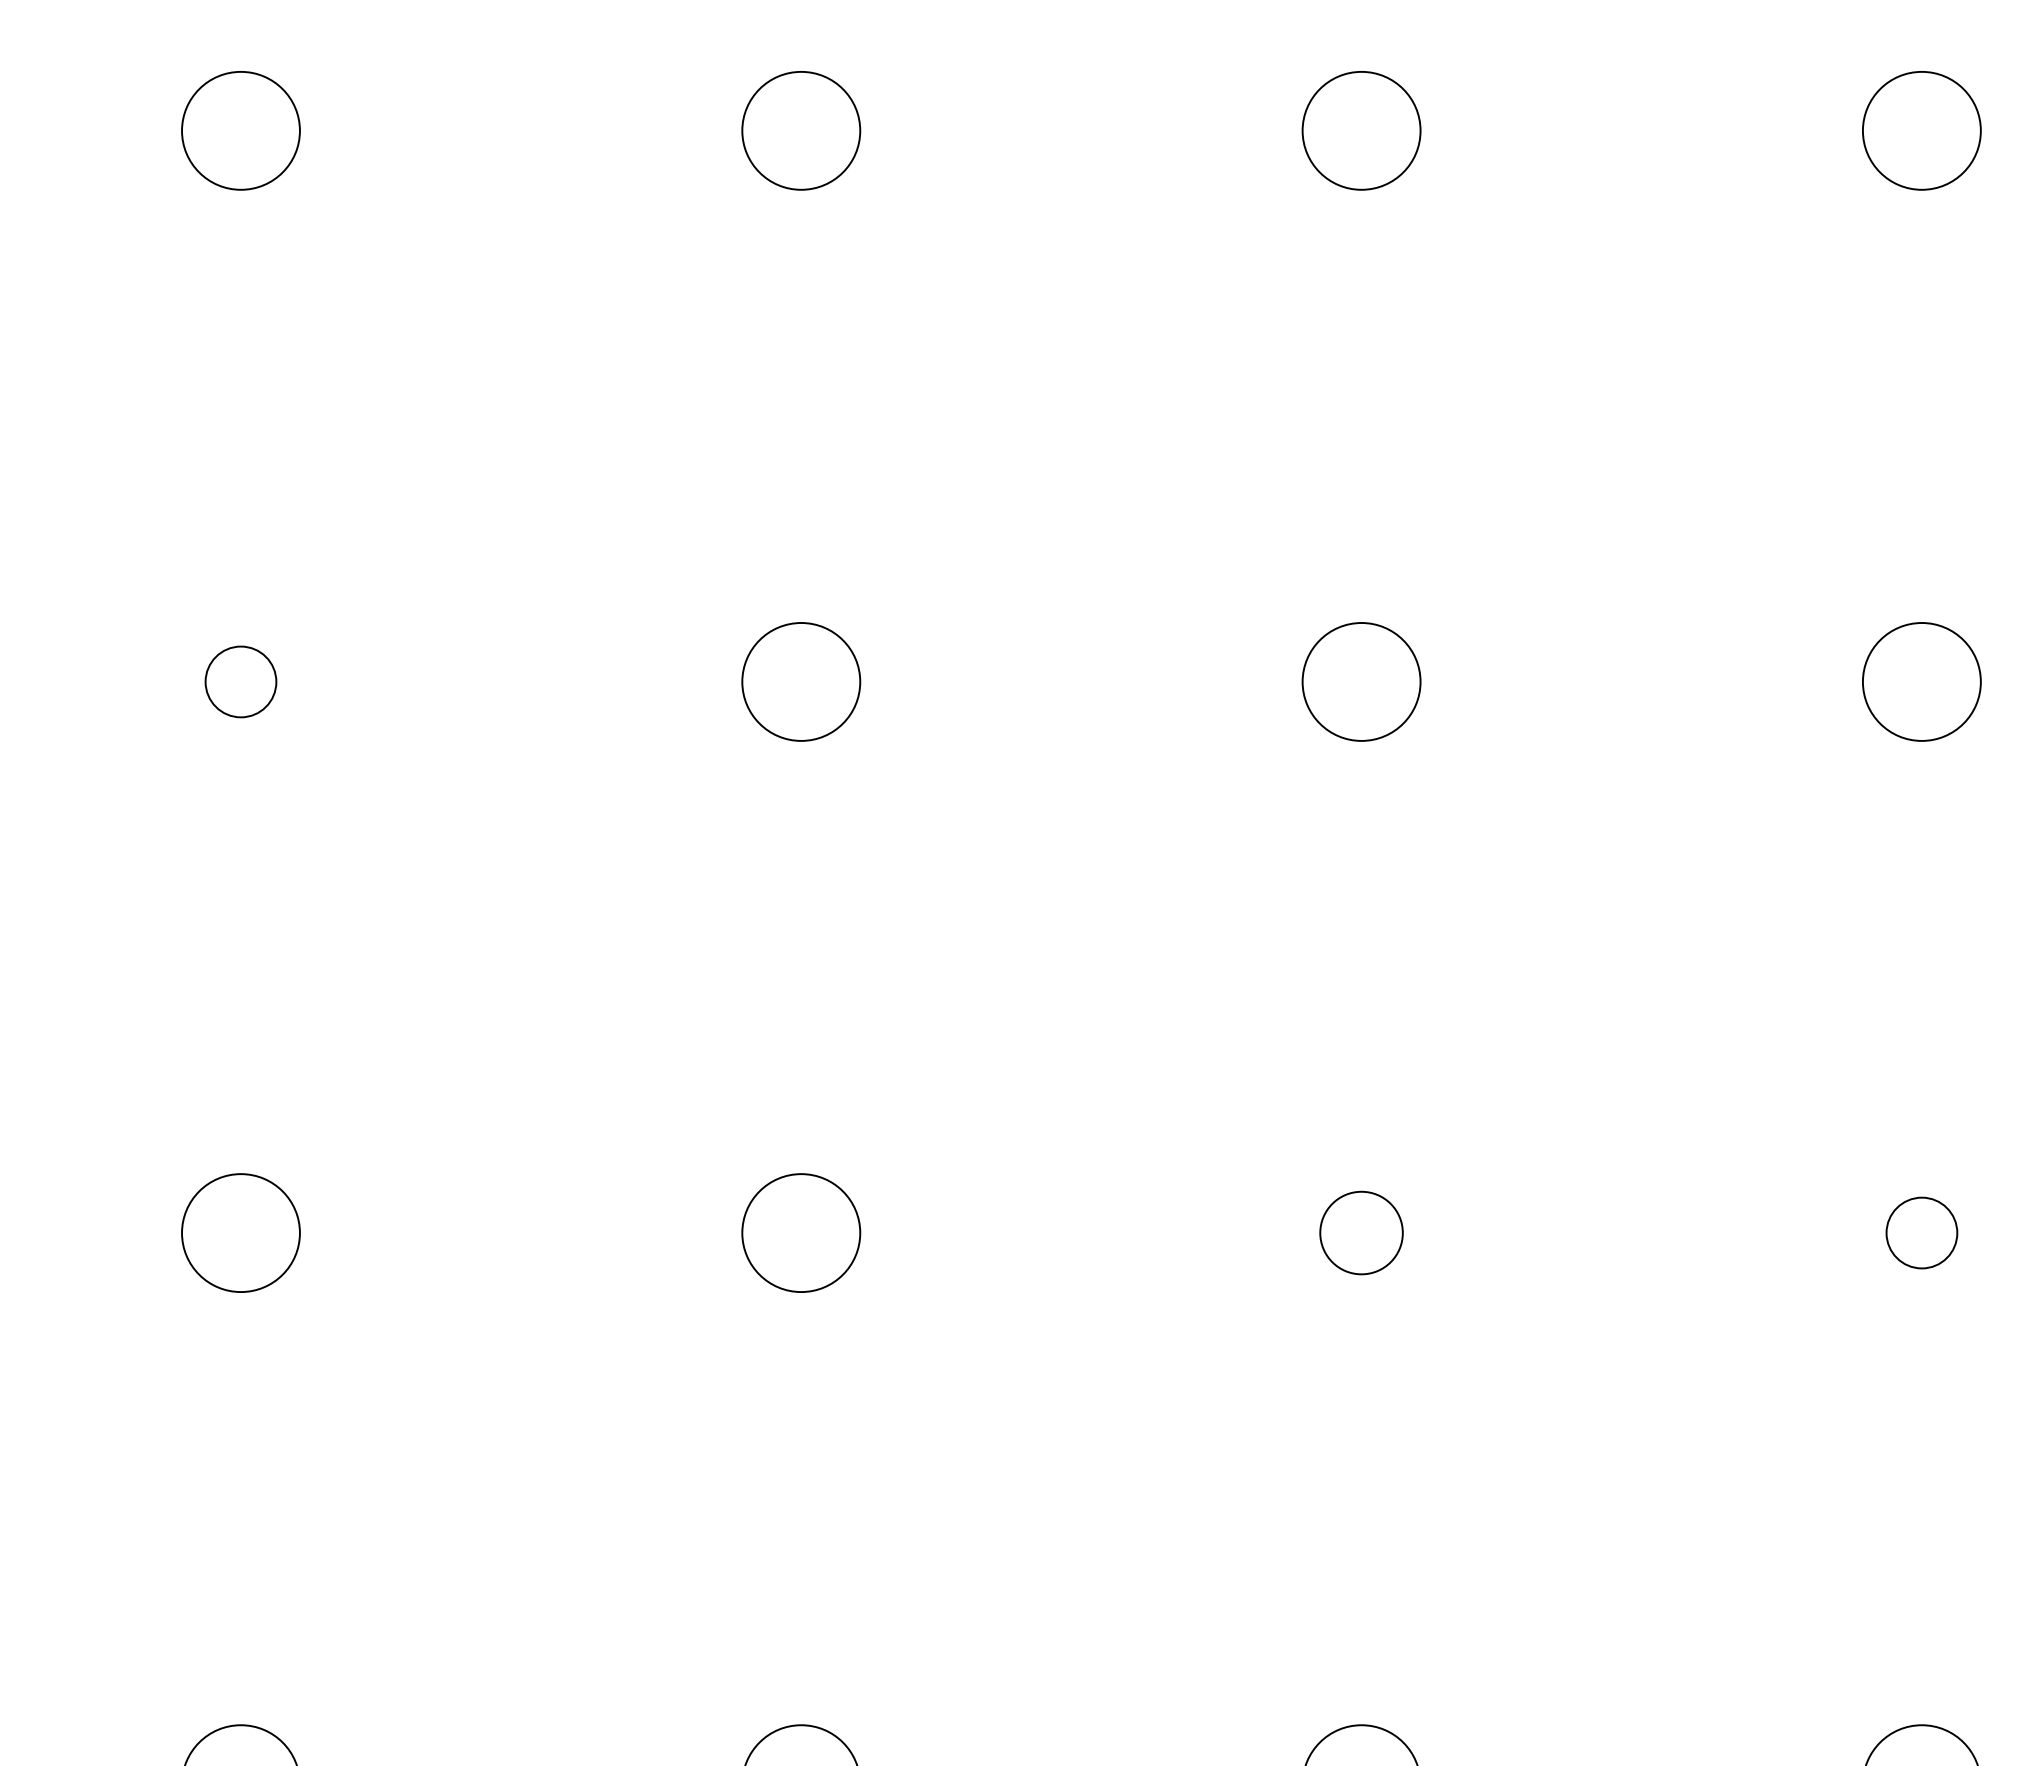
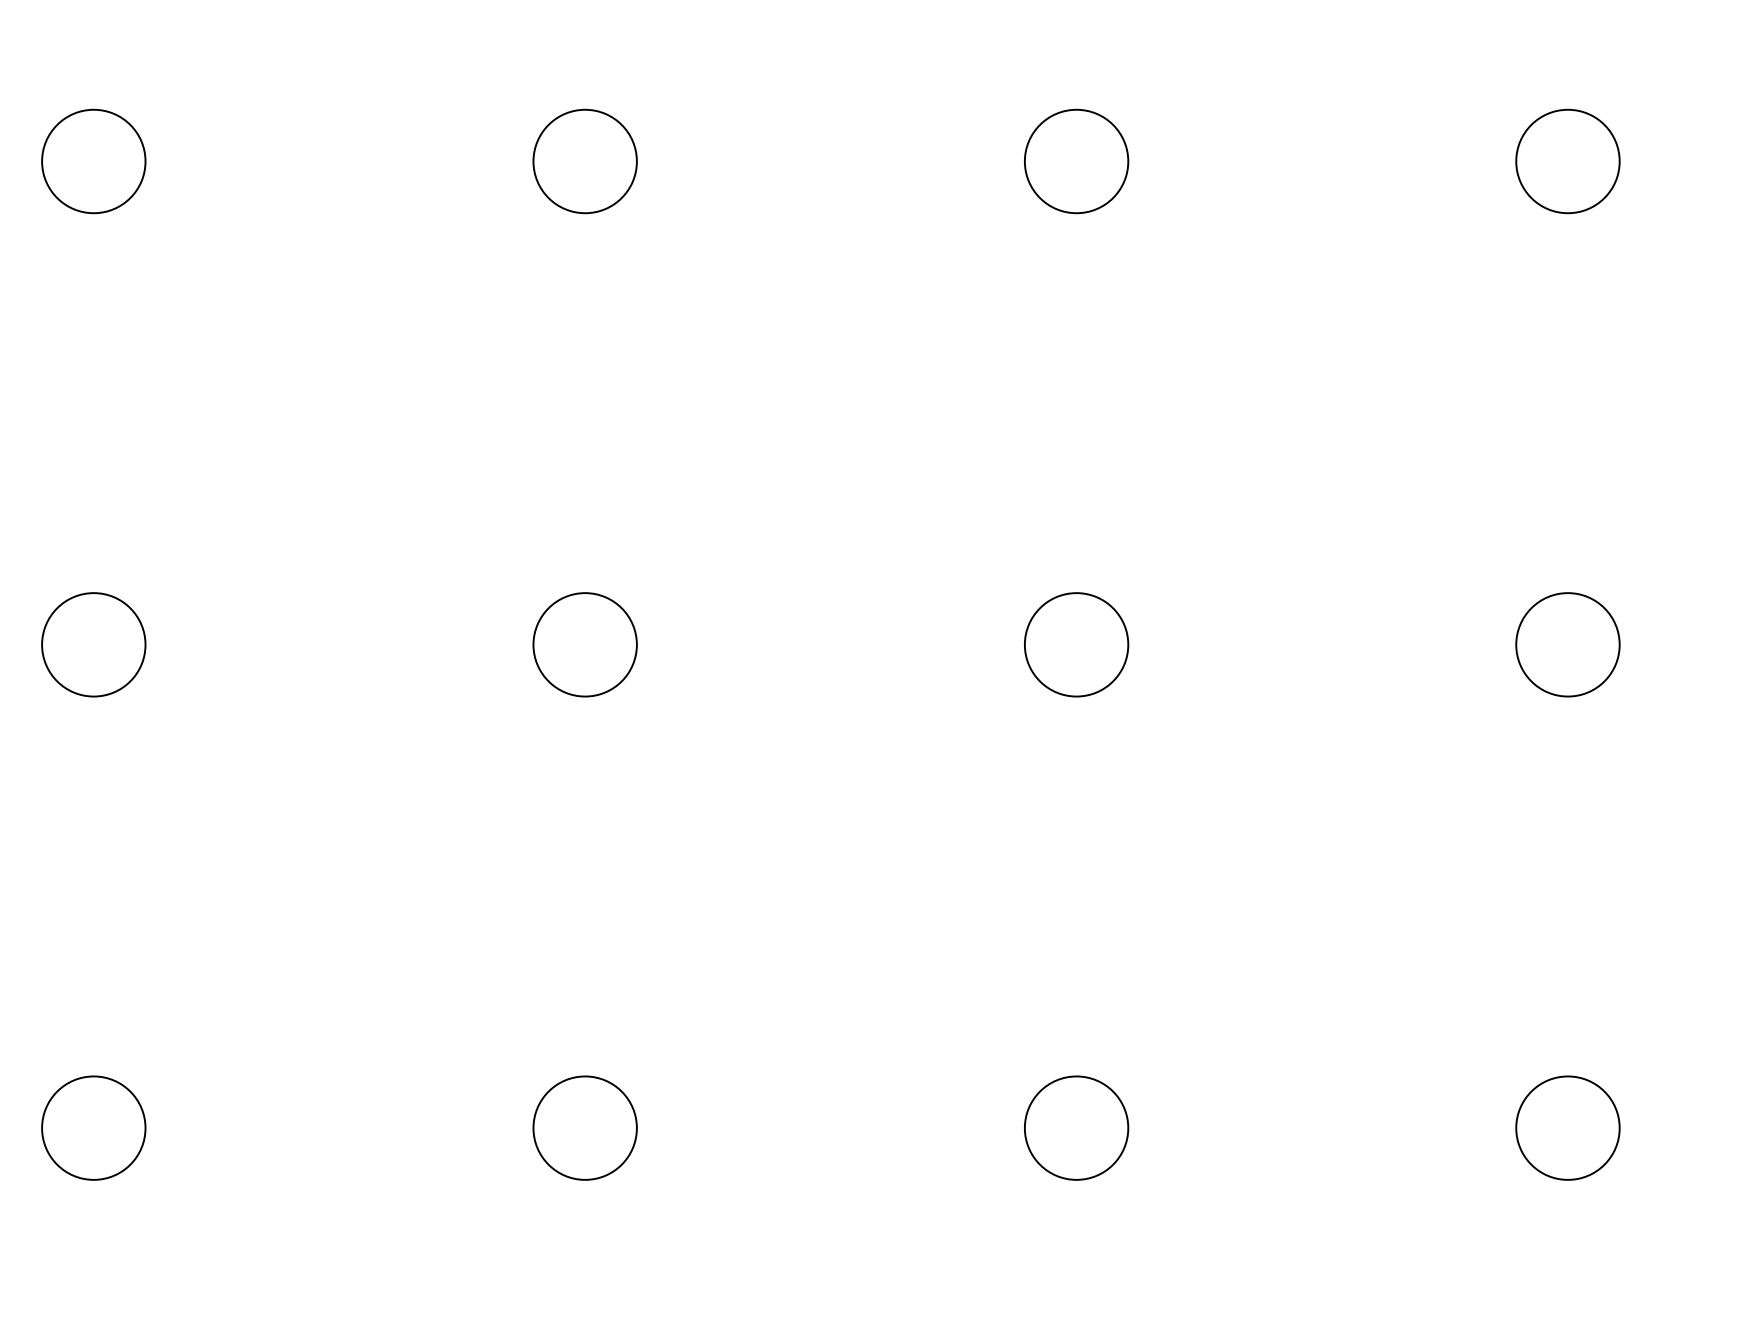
circle: (240, 681) -> (93, 644), size x1.67
circle: (1361, 1232) -> (1076, 1127), size x1.43
circle: (1921, 1232) -> (1567, 1127), size x1.67

